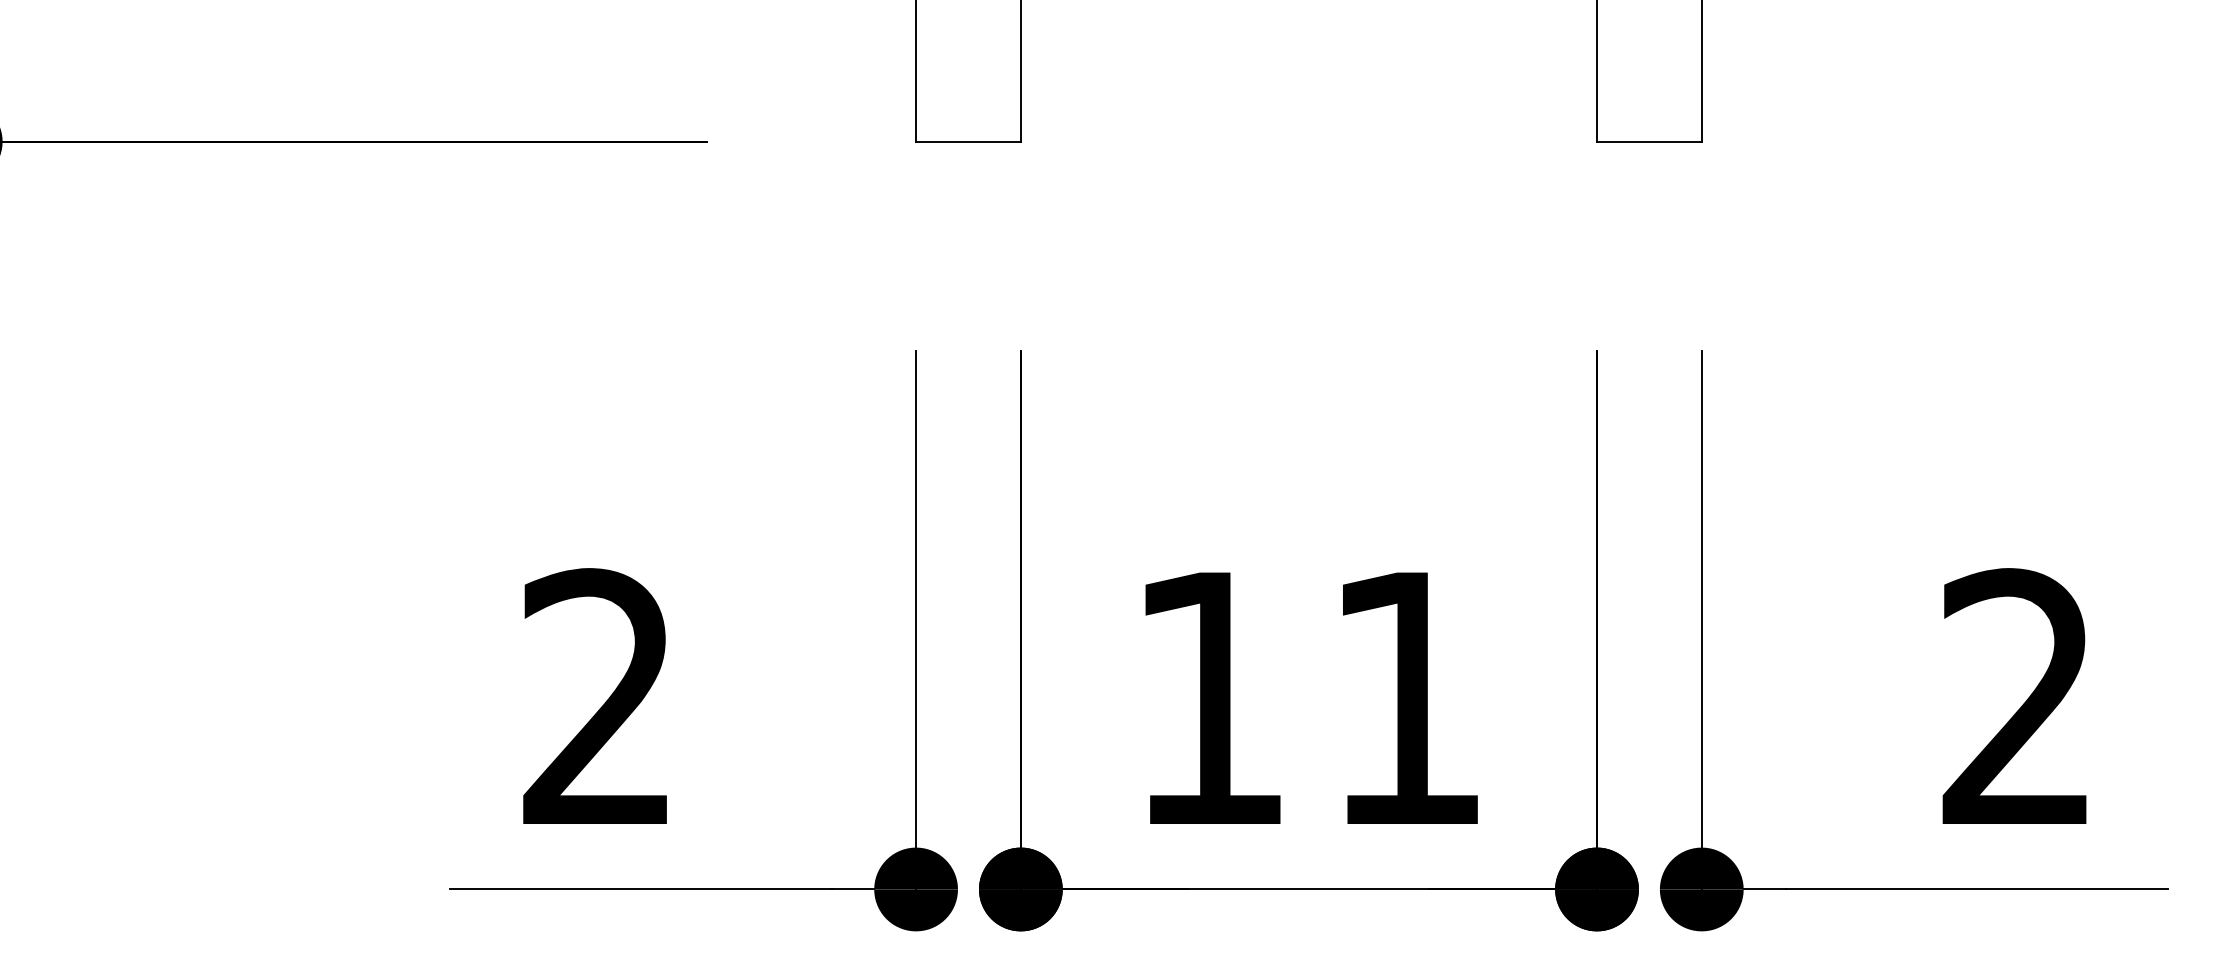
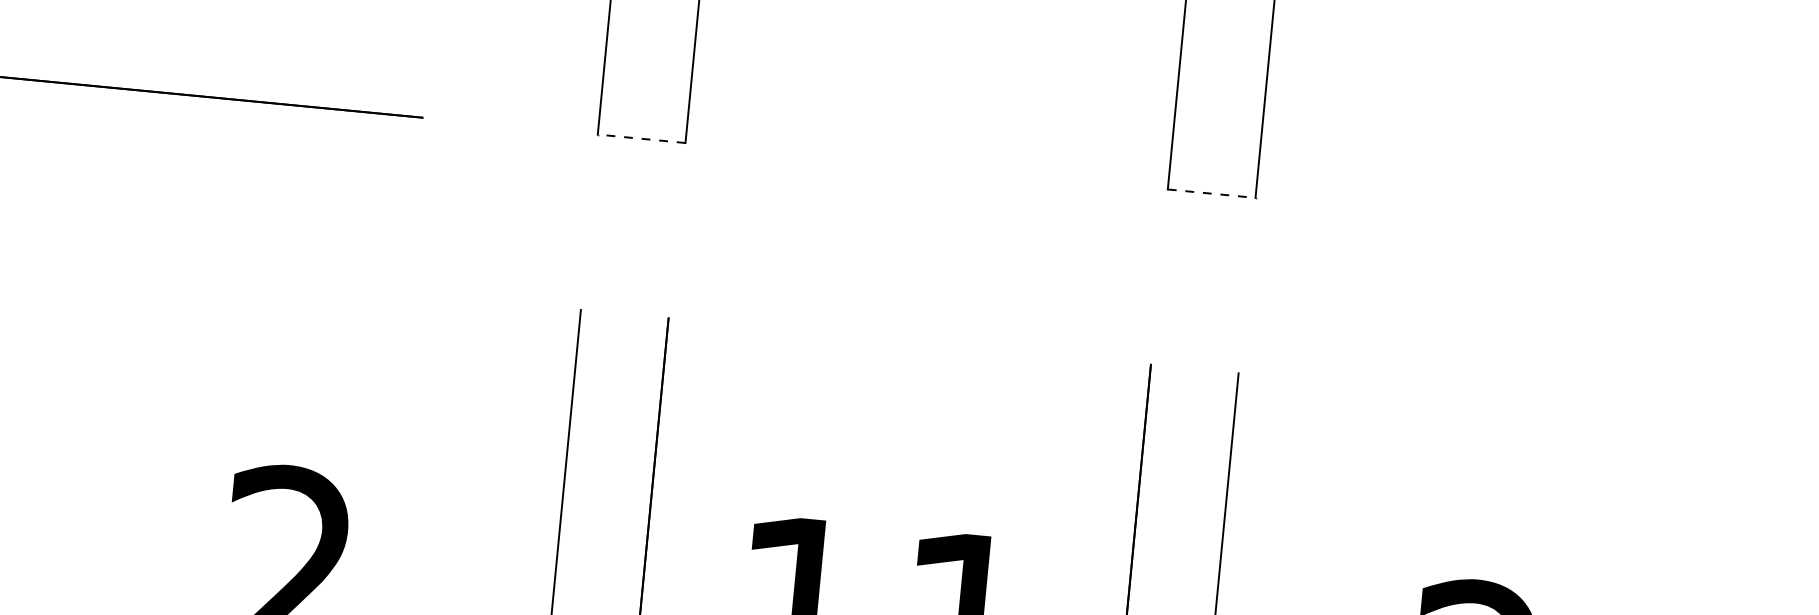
line: (967, 141) -> (640, 138), solid -> dashed
line: (1649, 141) -> (1211, 193), solid -> dashed

